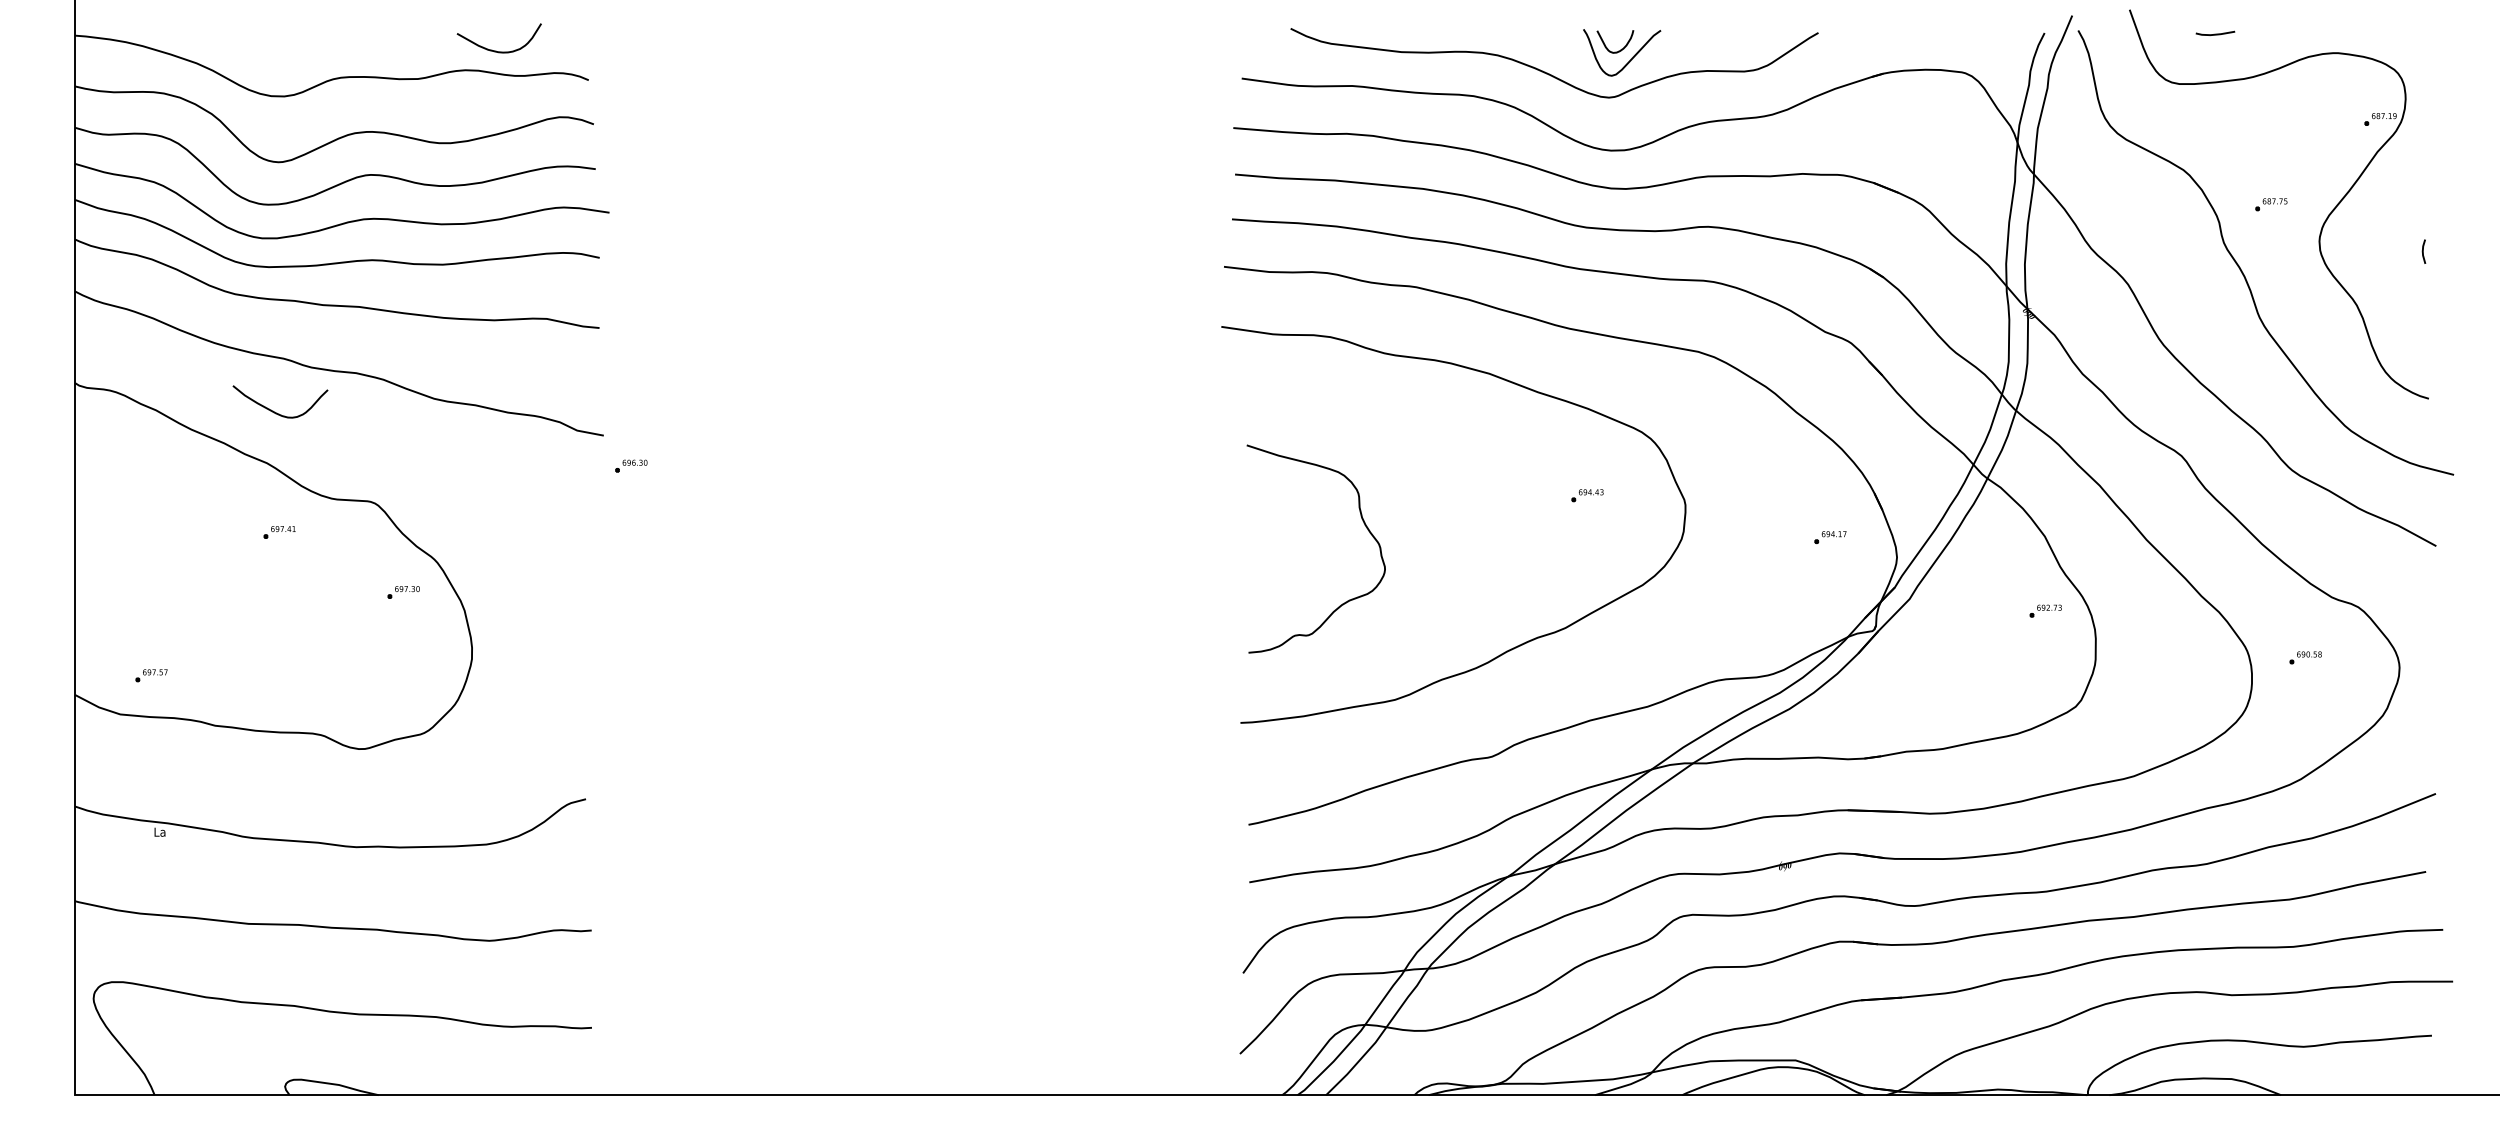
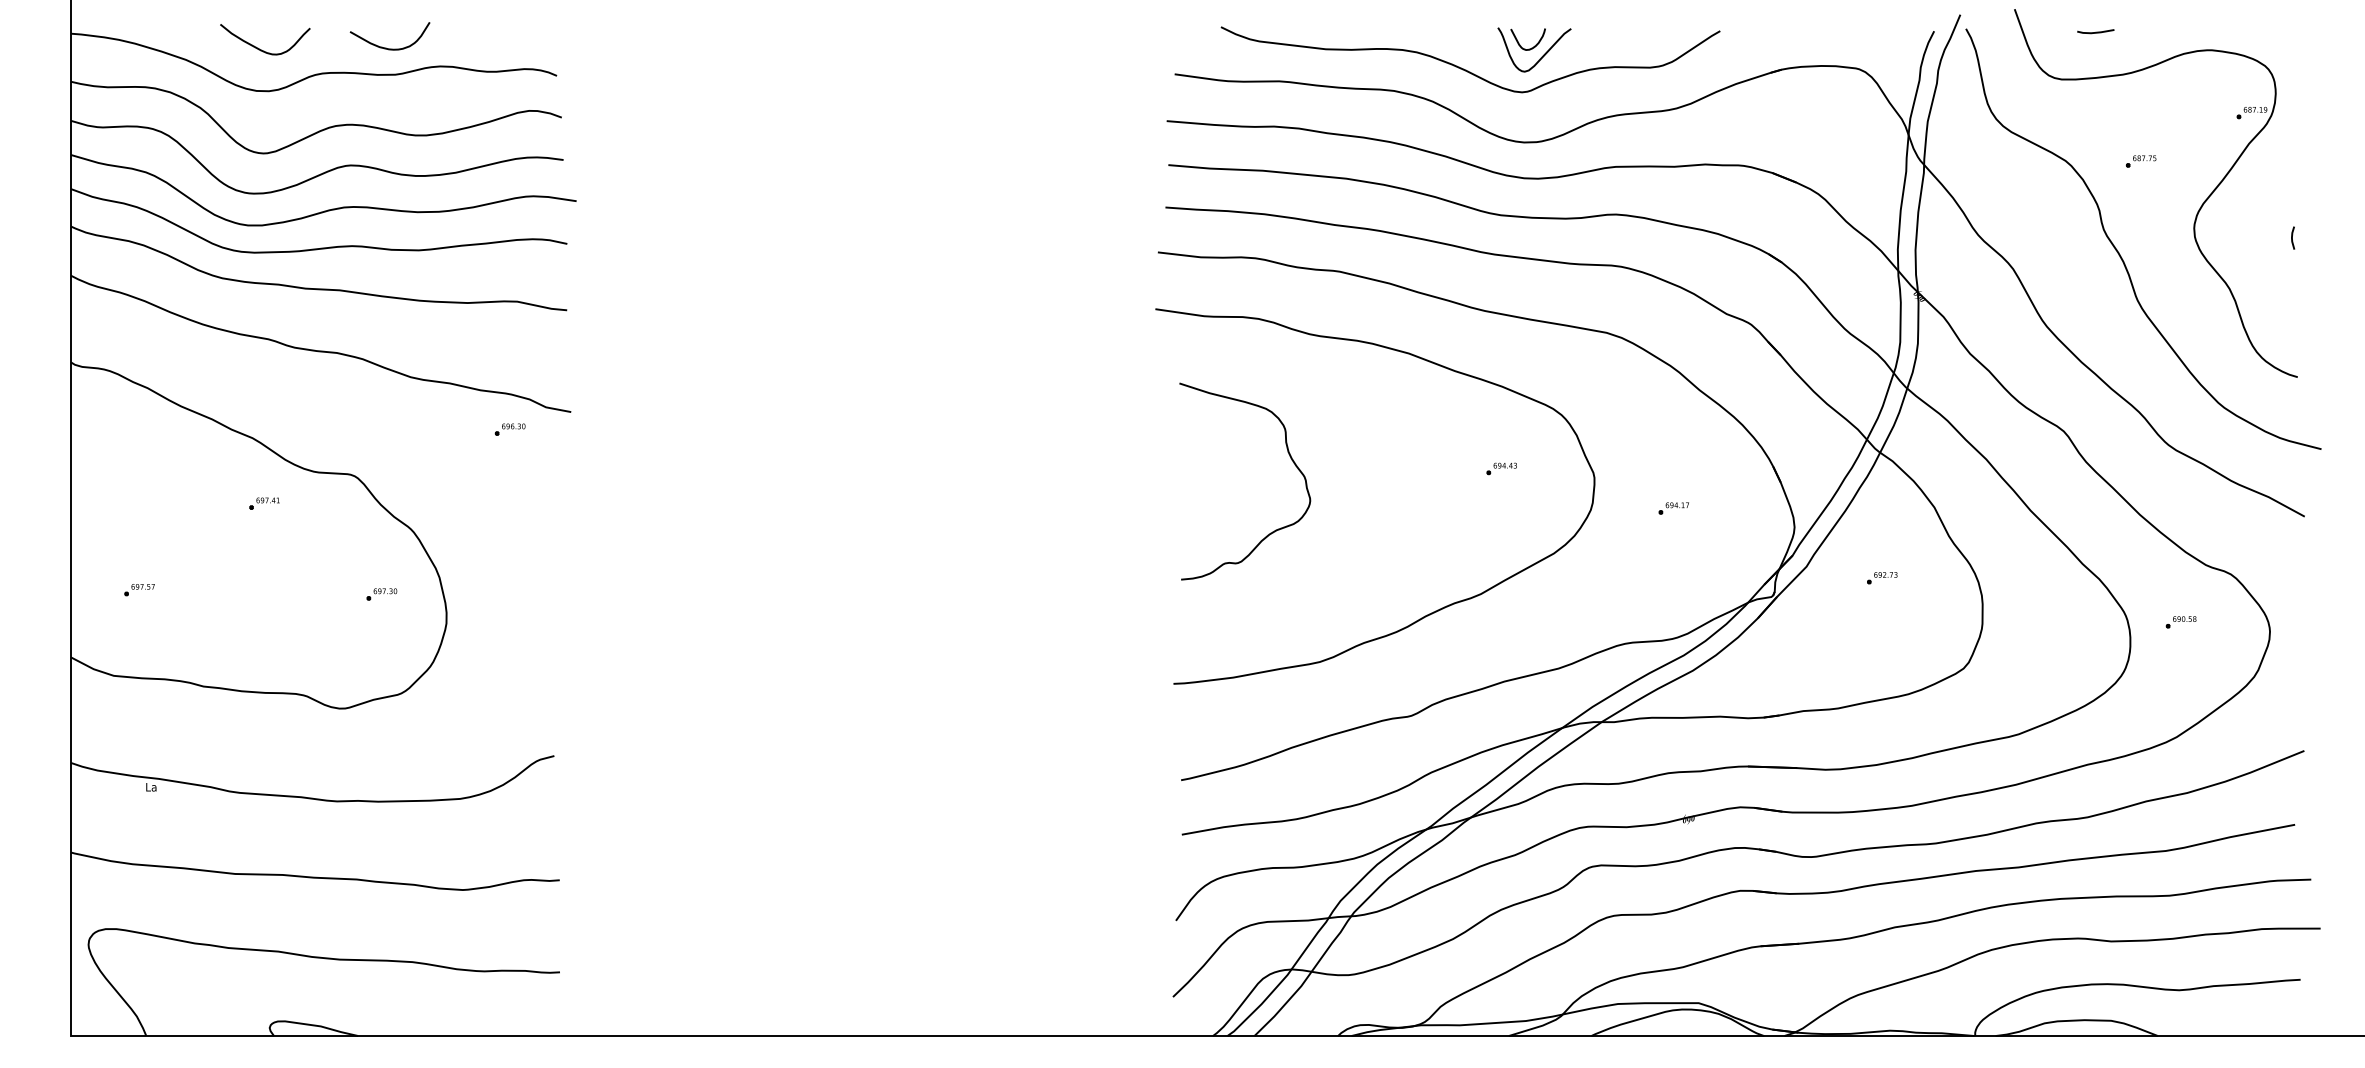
curve: (496, 50) -> (387, 47), moved
part: (2271, 204) -> (2141, 161), moved
curve: (273, 410) -> (258, 47), moved
part: (631, 465) -> (510, 428), moved
curve: (1363, 523) -> (1289, 457), moved
part: (1830, 537) -> (1673, 508), moved
part: (403, 592) -> (381, 594), moved
part: (2045, 610) -> (1882, 577), moved
part: (151, 675) -> (139, 589), moved

